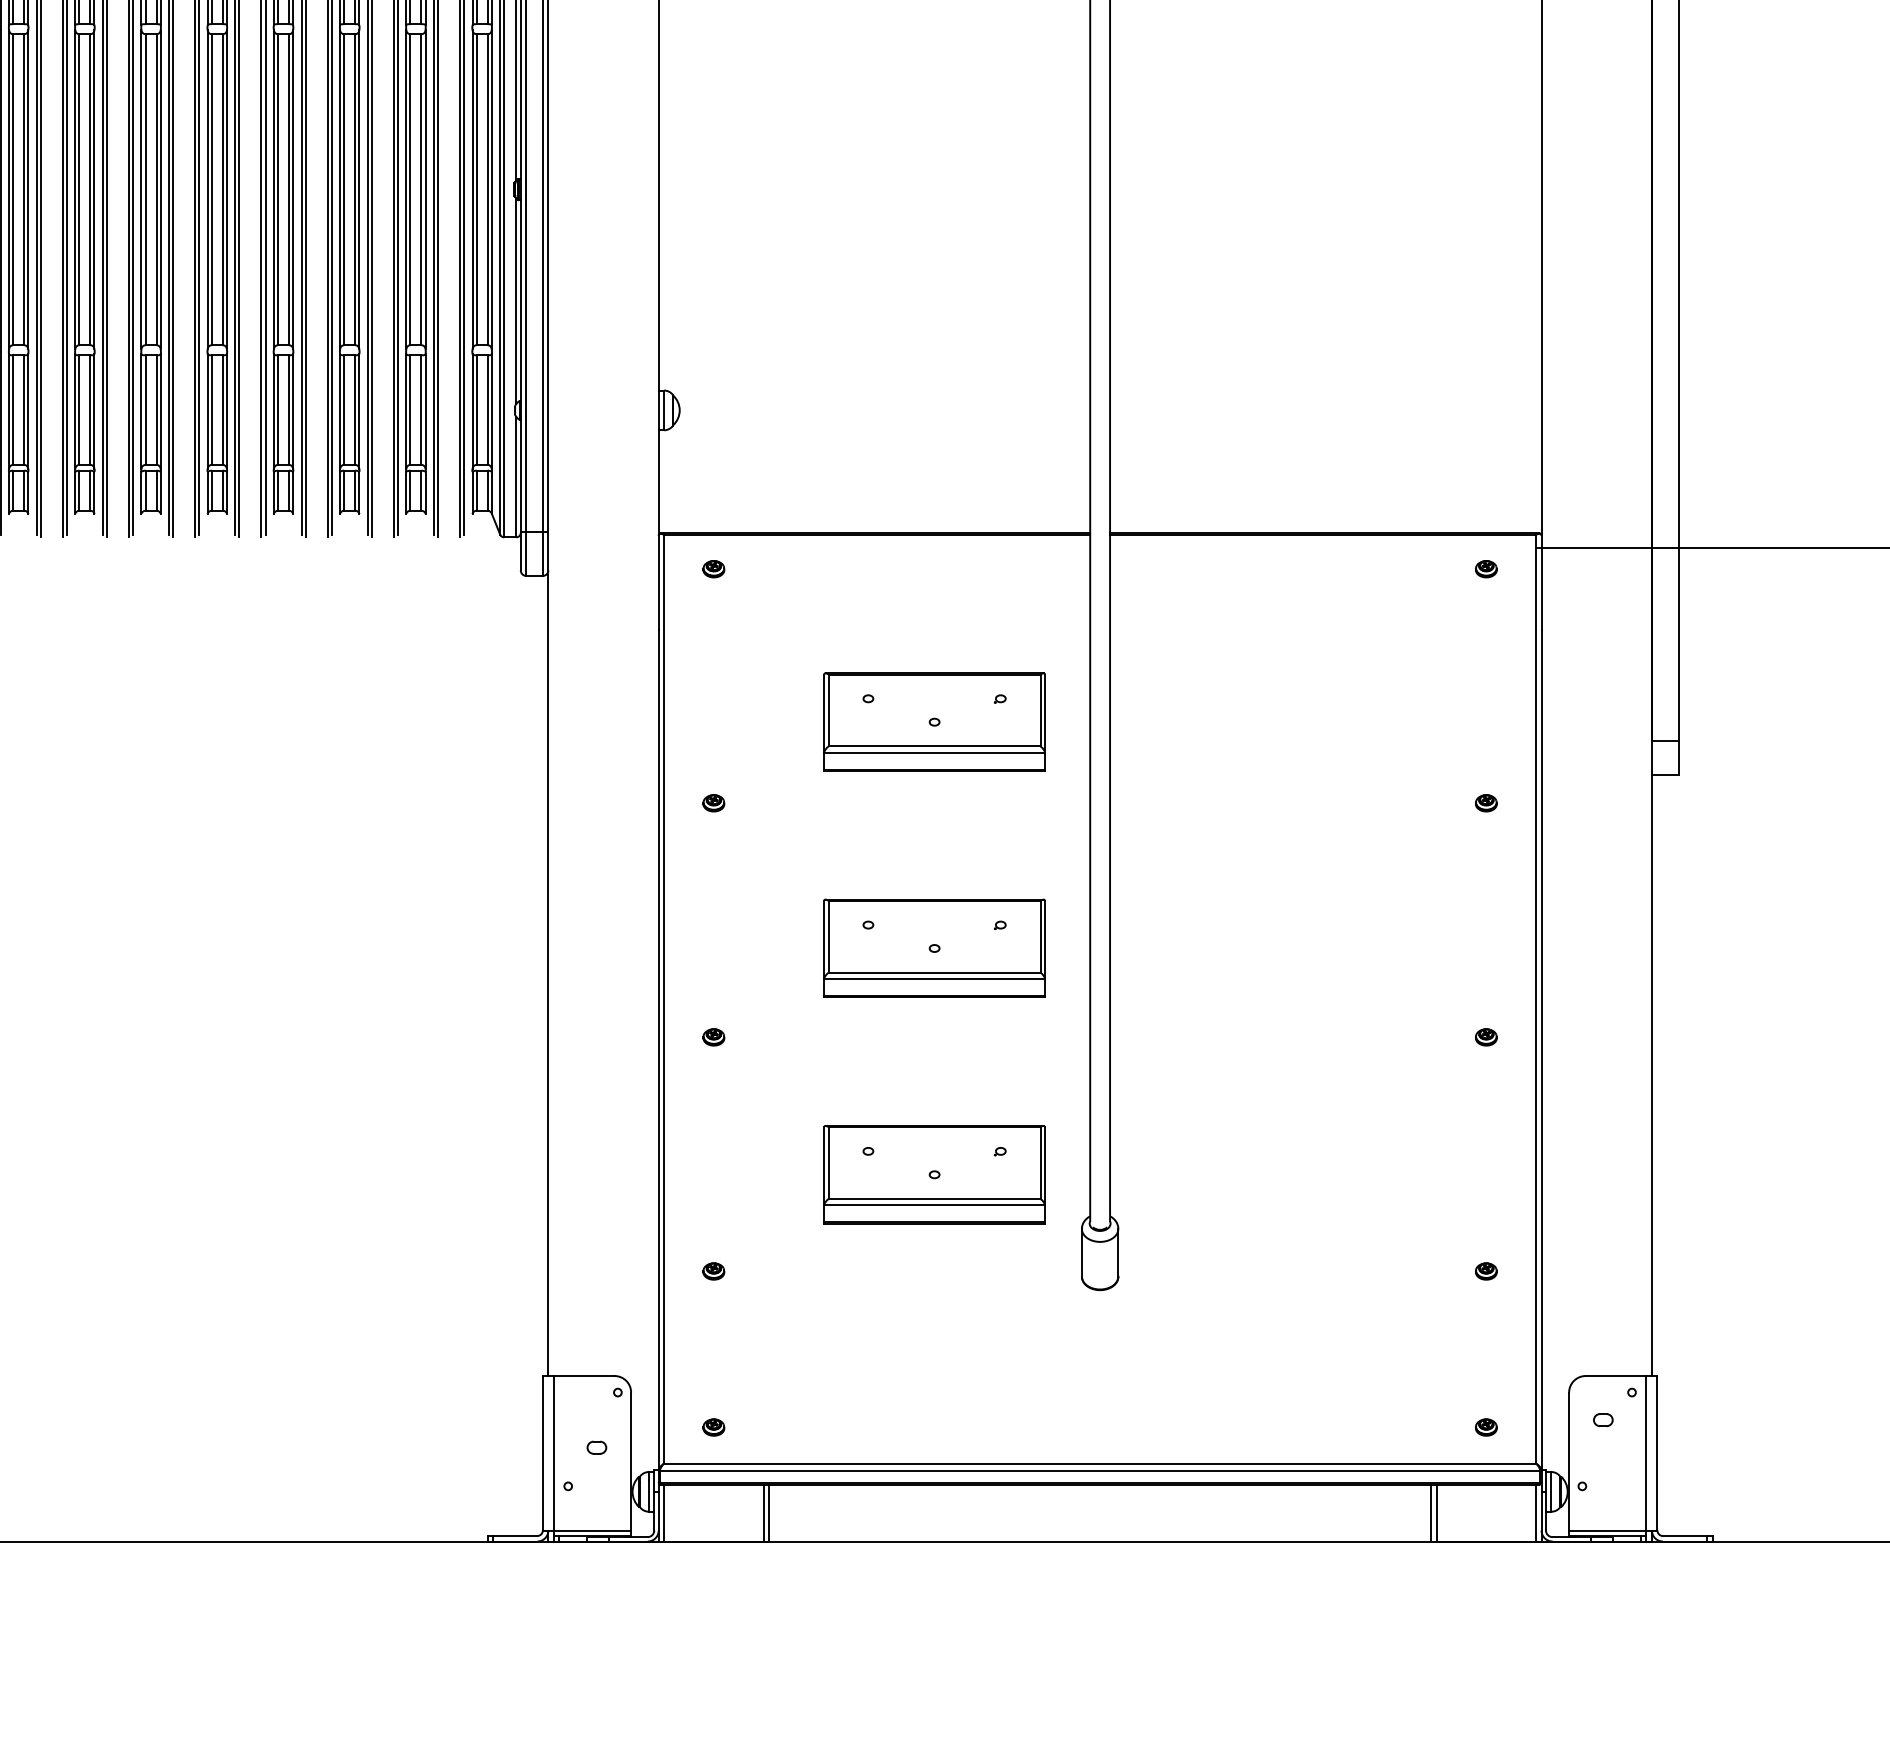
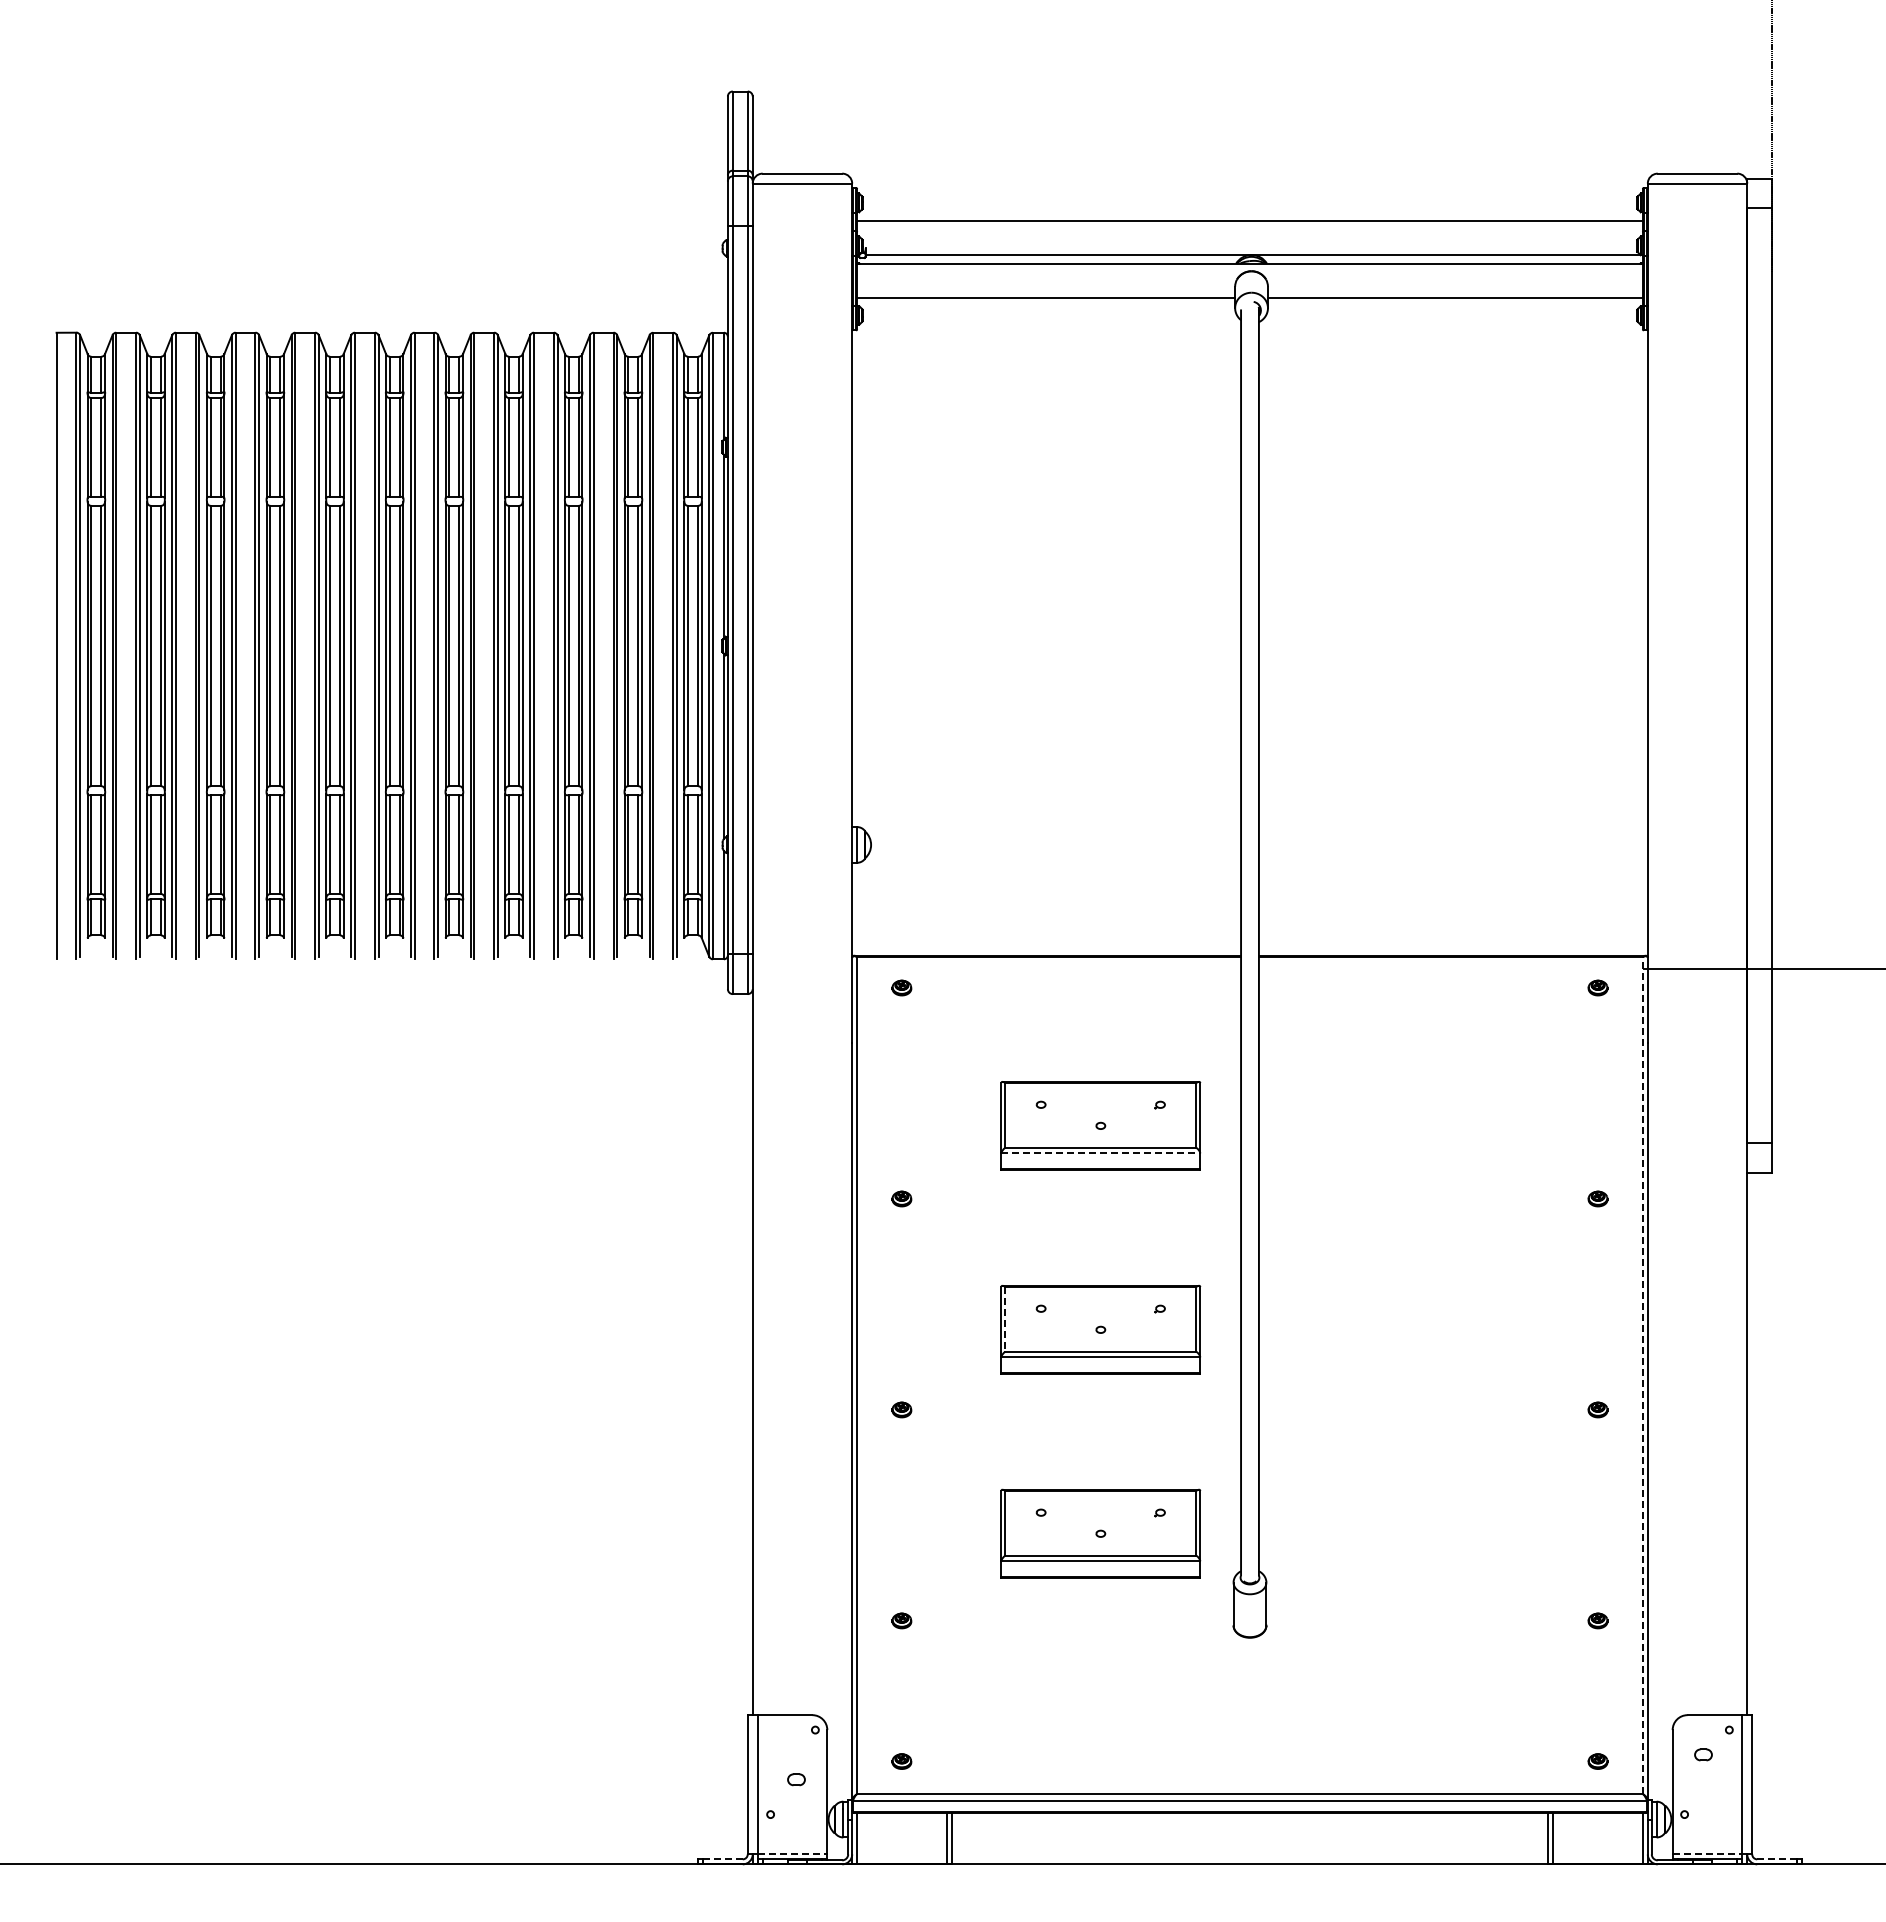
line: (935, 752) -> (1101, 1153), solid -> dashed
line: (828, 936) -> (1005, 1319), solid -> dashed
line: (1535, 999) -> (1642, 1375), solid -> dashed
line: (592, 1530) -> (792, 1854), solid -> dashed
line: (1607, 1530) -> (1707, 1854), solid -> dashed
line: (514, 1536) -> (722, 1859), solid -> dashed
line: (1685, 1536) -> (1777, 1859), solid -> dashed

